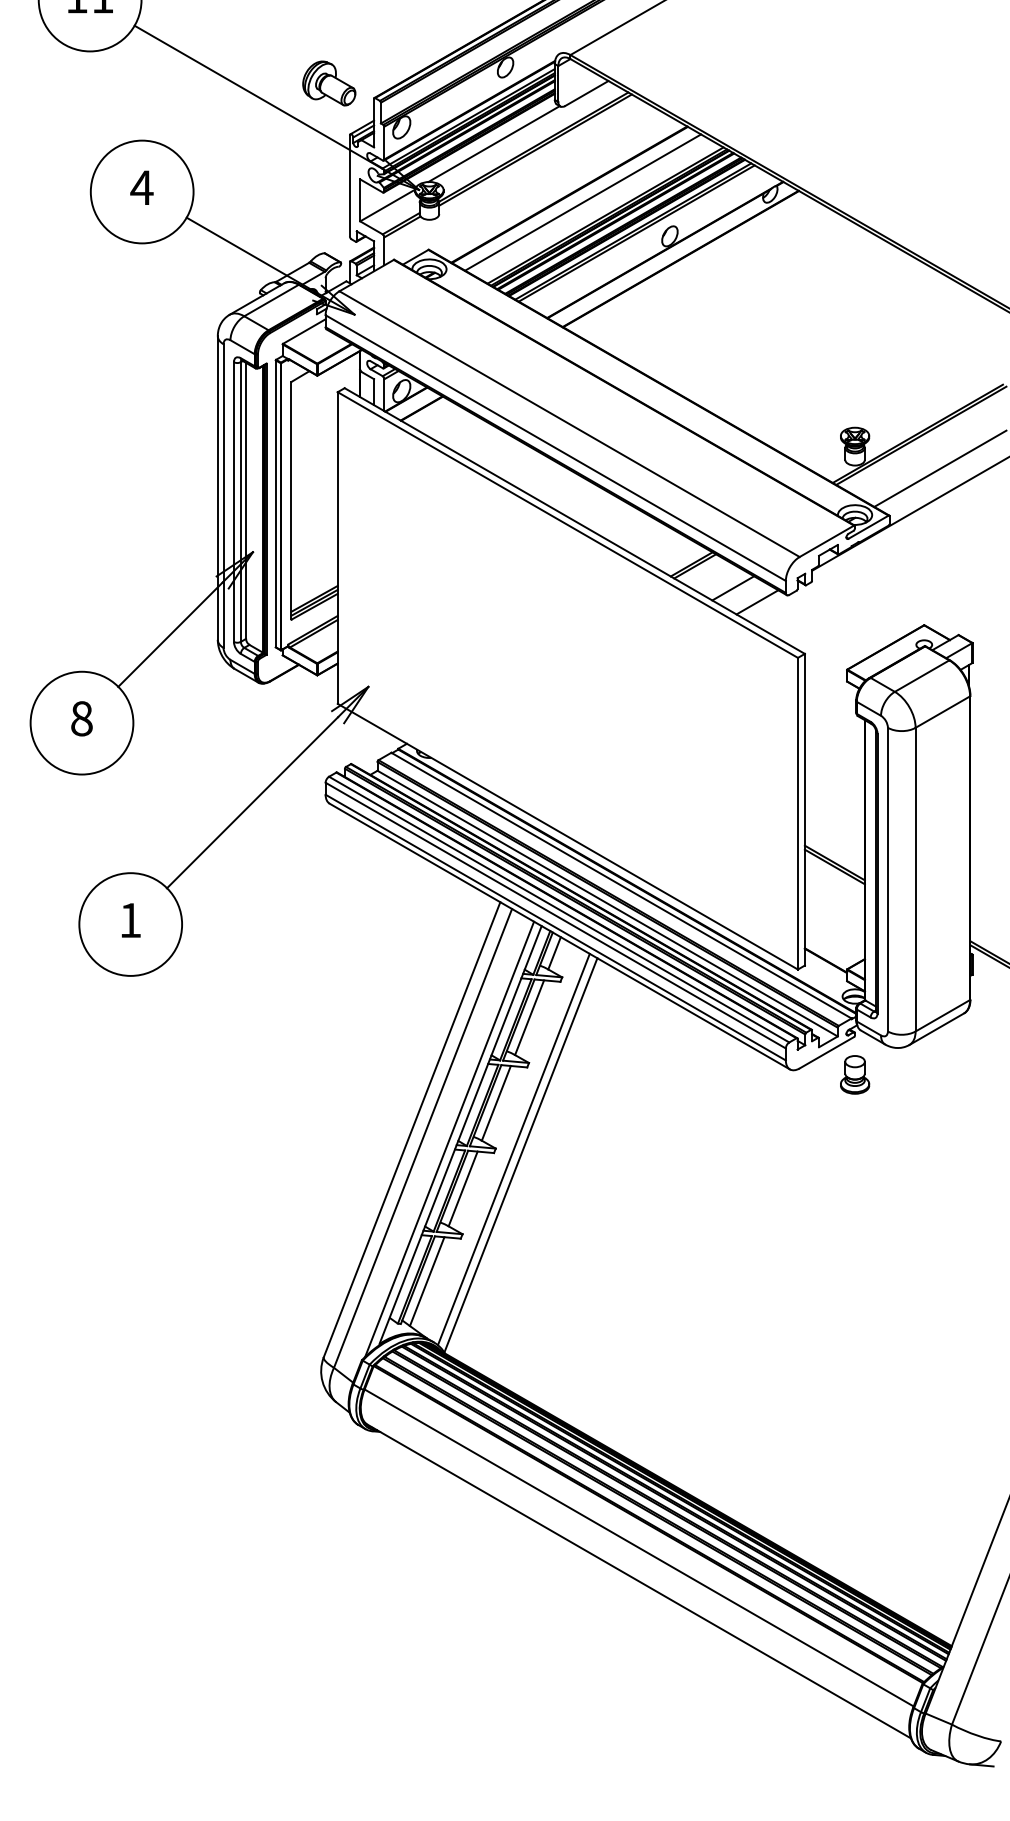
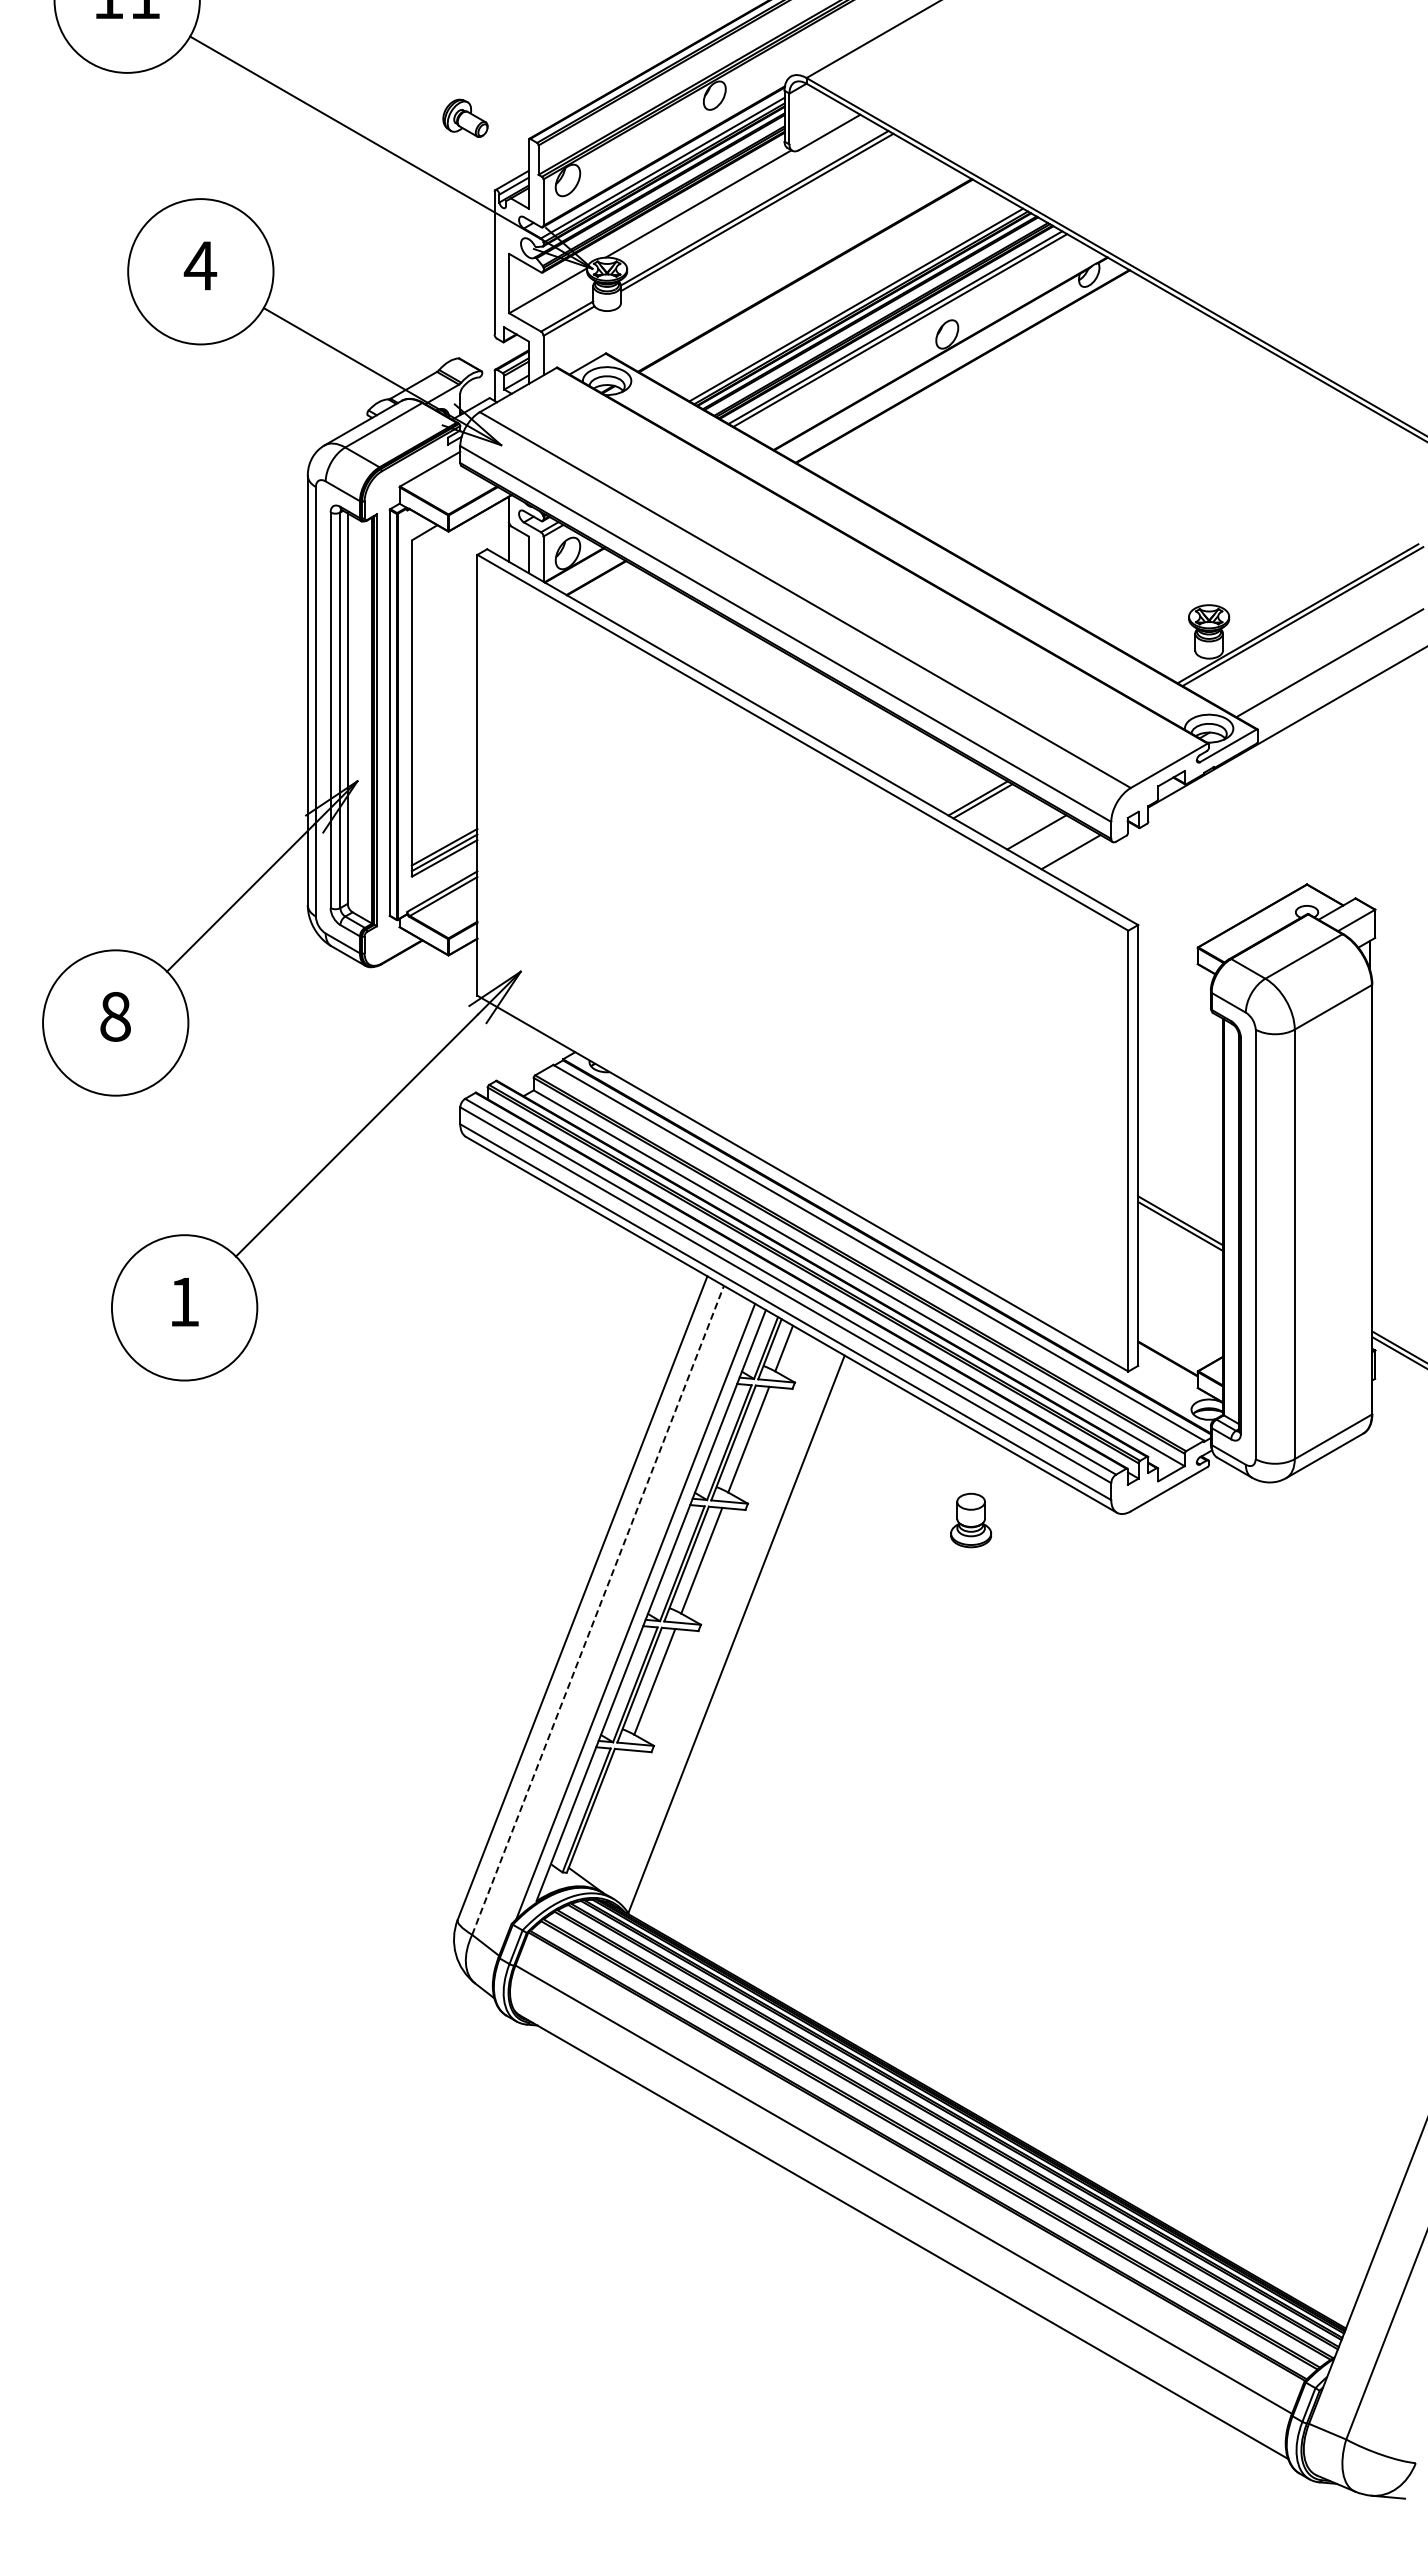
part: (329, 83) -> (465, 118), size x0.6
line: (583, 202) -> (824, 286), removed
part: (855, 1074) -> (971, 1520), moved
line: (423, 1137) -> (598, 1609), solid -> dashed
line: (513, 1149) -> (726, 1625), removed
line: (426, 1281) -> (603, 1812), removed

